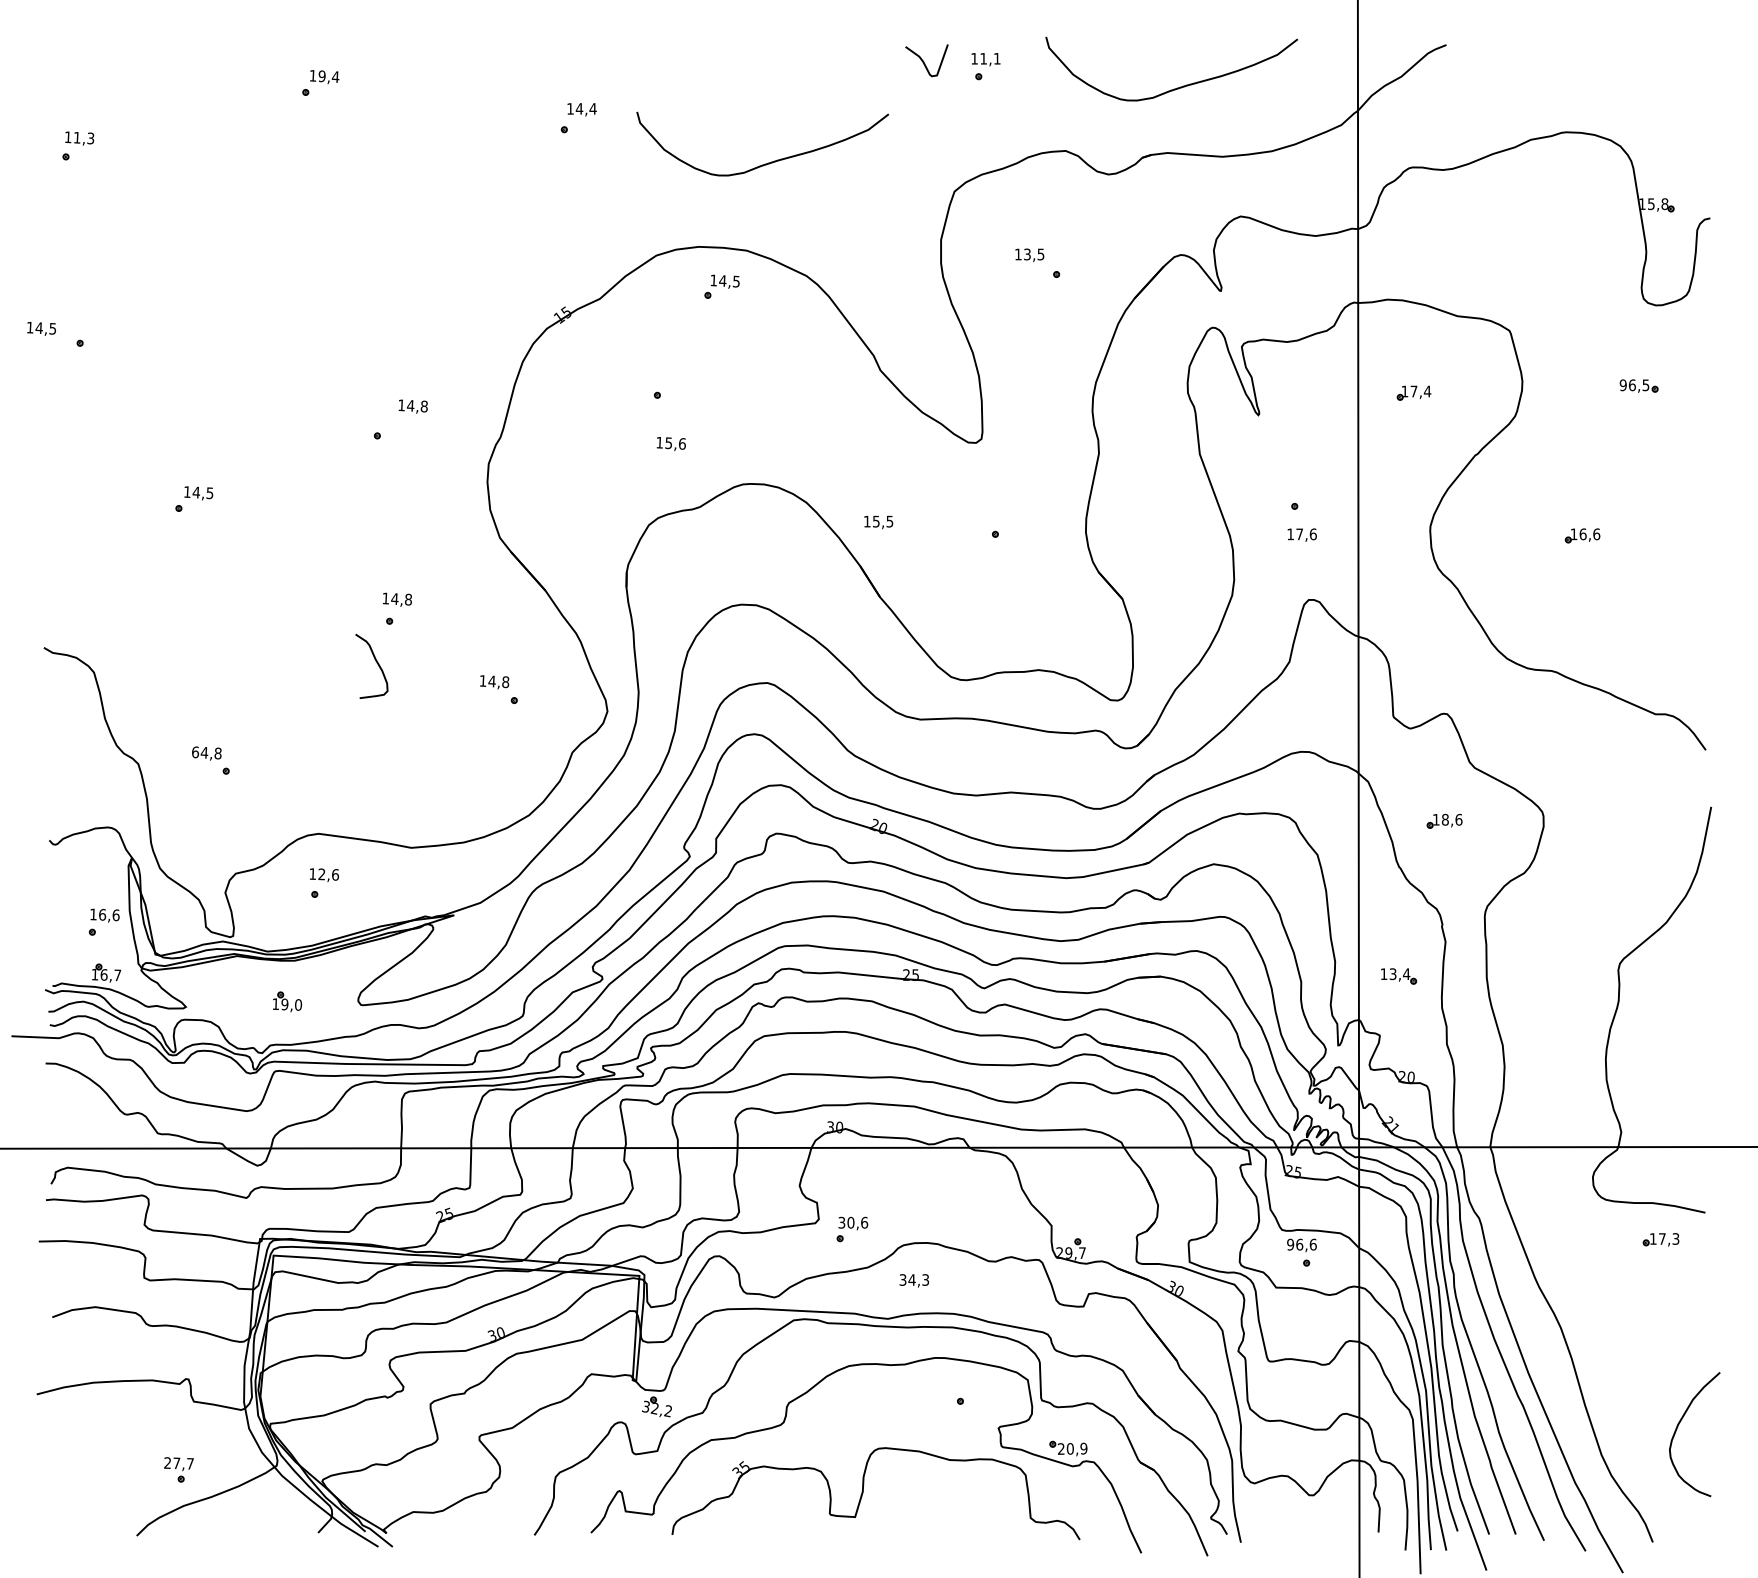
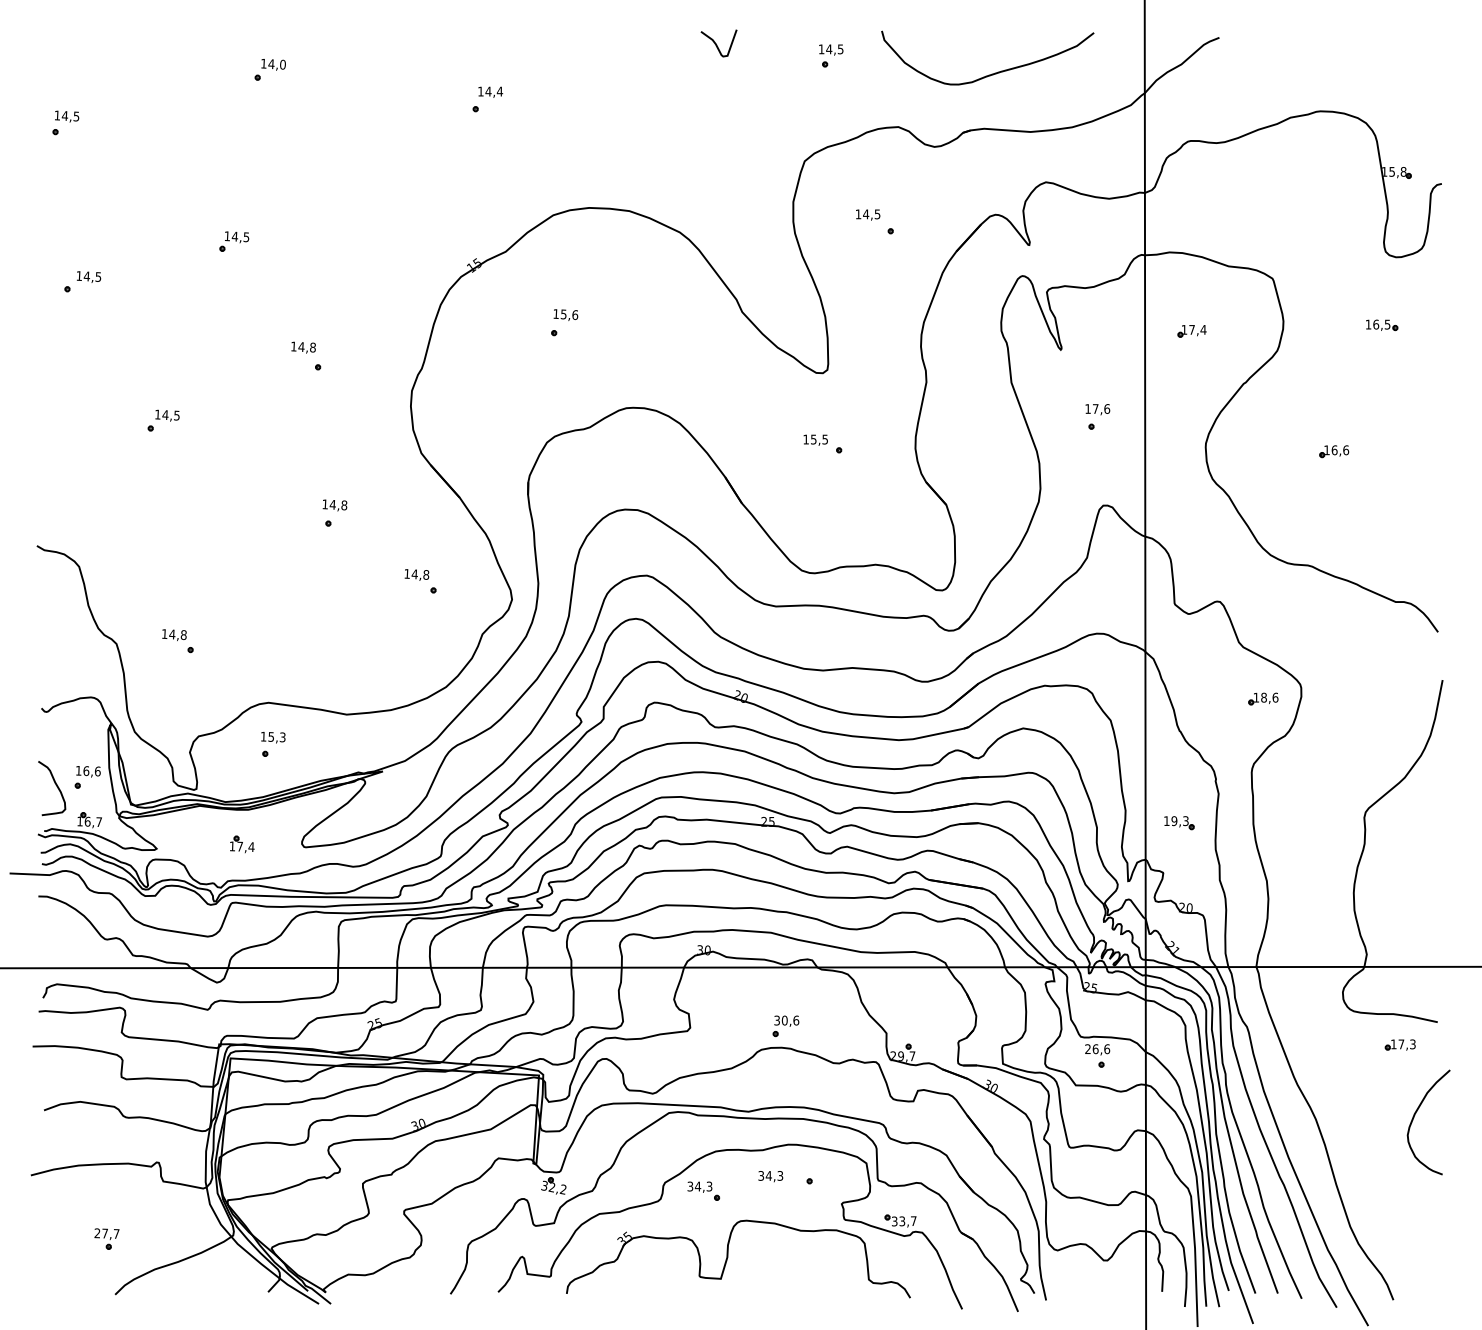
text: (989, 58) -> (834, 49), 11,1 -> 14,5
curve: (924, 61) -> (716, 44), moved
text: (328, 76) -> (276, 64), 19,4 -> 14,0
text: (83, 137) -> (70, 115), 11,3 -> 14,5
curve: (768, 162) -> (647, 136), removed
text: (1027, 254) -> (866, 214), 13,5 -> 14,5
part: (721, 286) -> (233, 241), moved
text: (41, 328) -> (88, 276), moved
text: (1622, 385) -> (1367, 324), 96,5 -> 16,5
text: (412, 406) -> (303, 347), moved
text: (670, 444) -> (565, 315), moved
text: (878, 522) -> (815, 440), moved
text: (1301, 534) -> (1097, 409), moved
curve: (376, 663) -> (55, 785), moved
text: (195, 752) -> (164, 634), 64,8 -> 14,8
part: (1444, 820) -> (1263, 698), moved
text: (328, 874) -> (276, 737), 12,6 -> 15,3
text: (1399, 974) -> (1179, 821), 13,4 -> 19,3
text: (291, 1004) -> (245, 846), 19,0 -> 17,4
part: (852, 1229) -> (786, 1026), moved
text: (1290, 1244) -> (1087, 1049), 96,6 -> 26,6
text: (913, 1280) -> (770, 1176), moved
part: (834, 1412) -> (703, 1190), added
curve: (1677, 1429) -> (1414, 1118), moved
text: (1072, 1448) -> (904, 1221), 20,9 -> 33,7
part: (178, 1469) -> (106, 1238), moved

